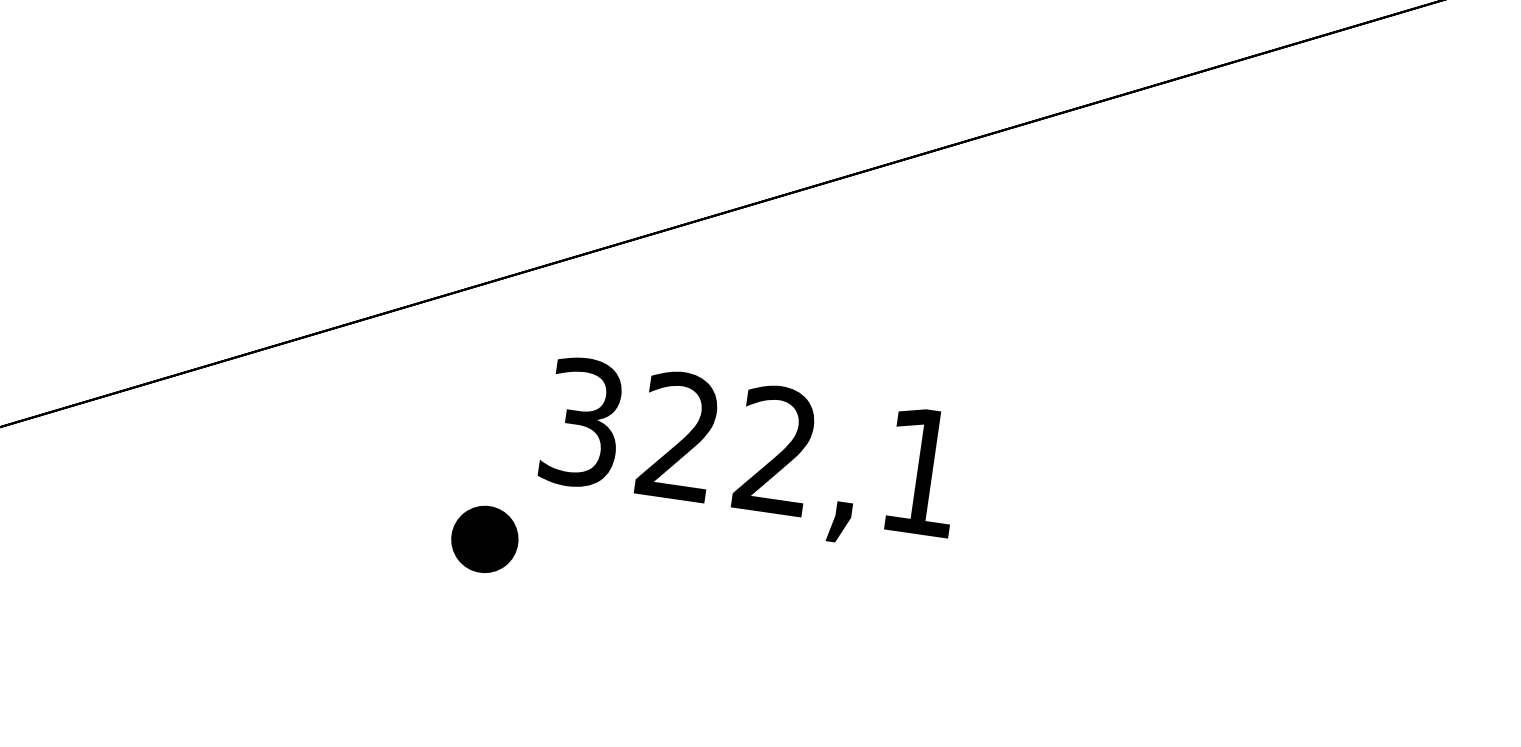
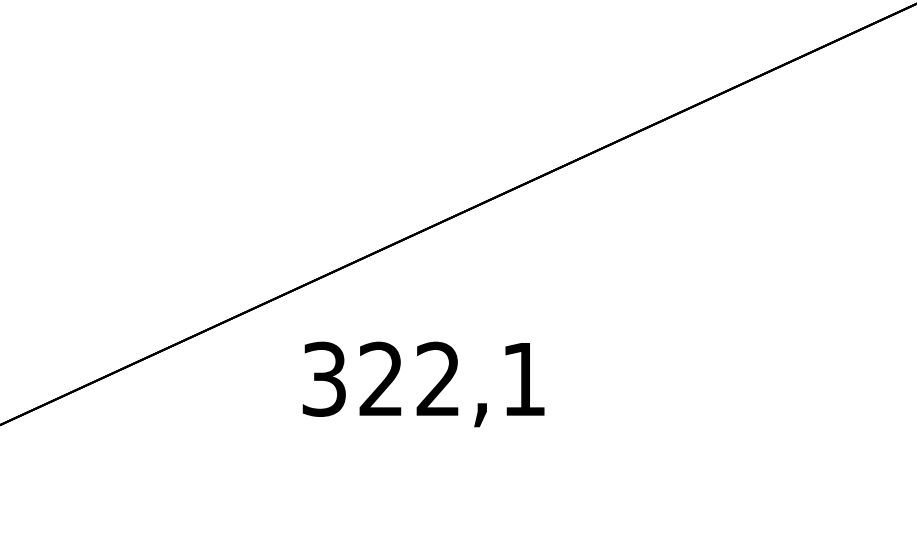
part: (484, 539) -> (277, 454), removed

